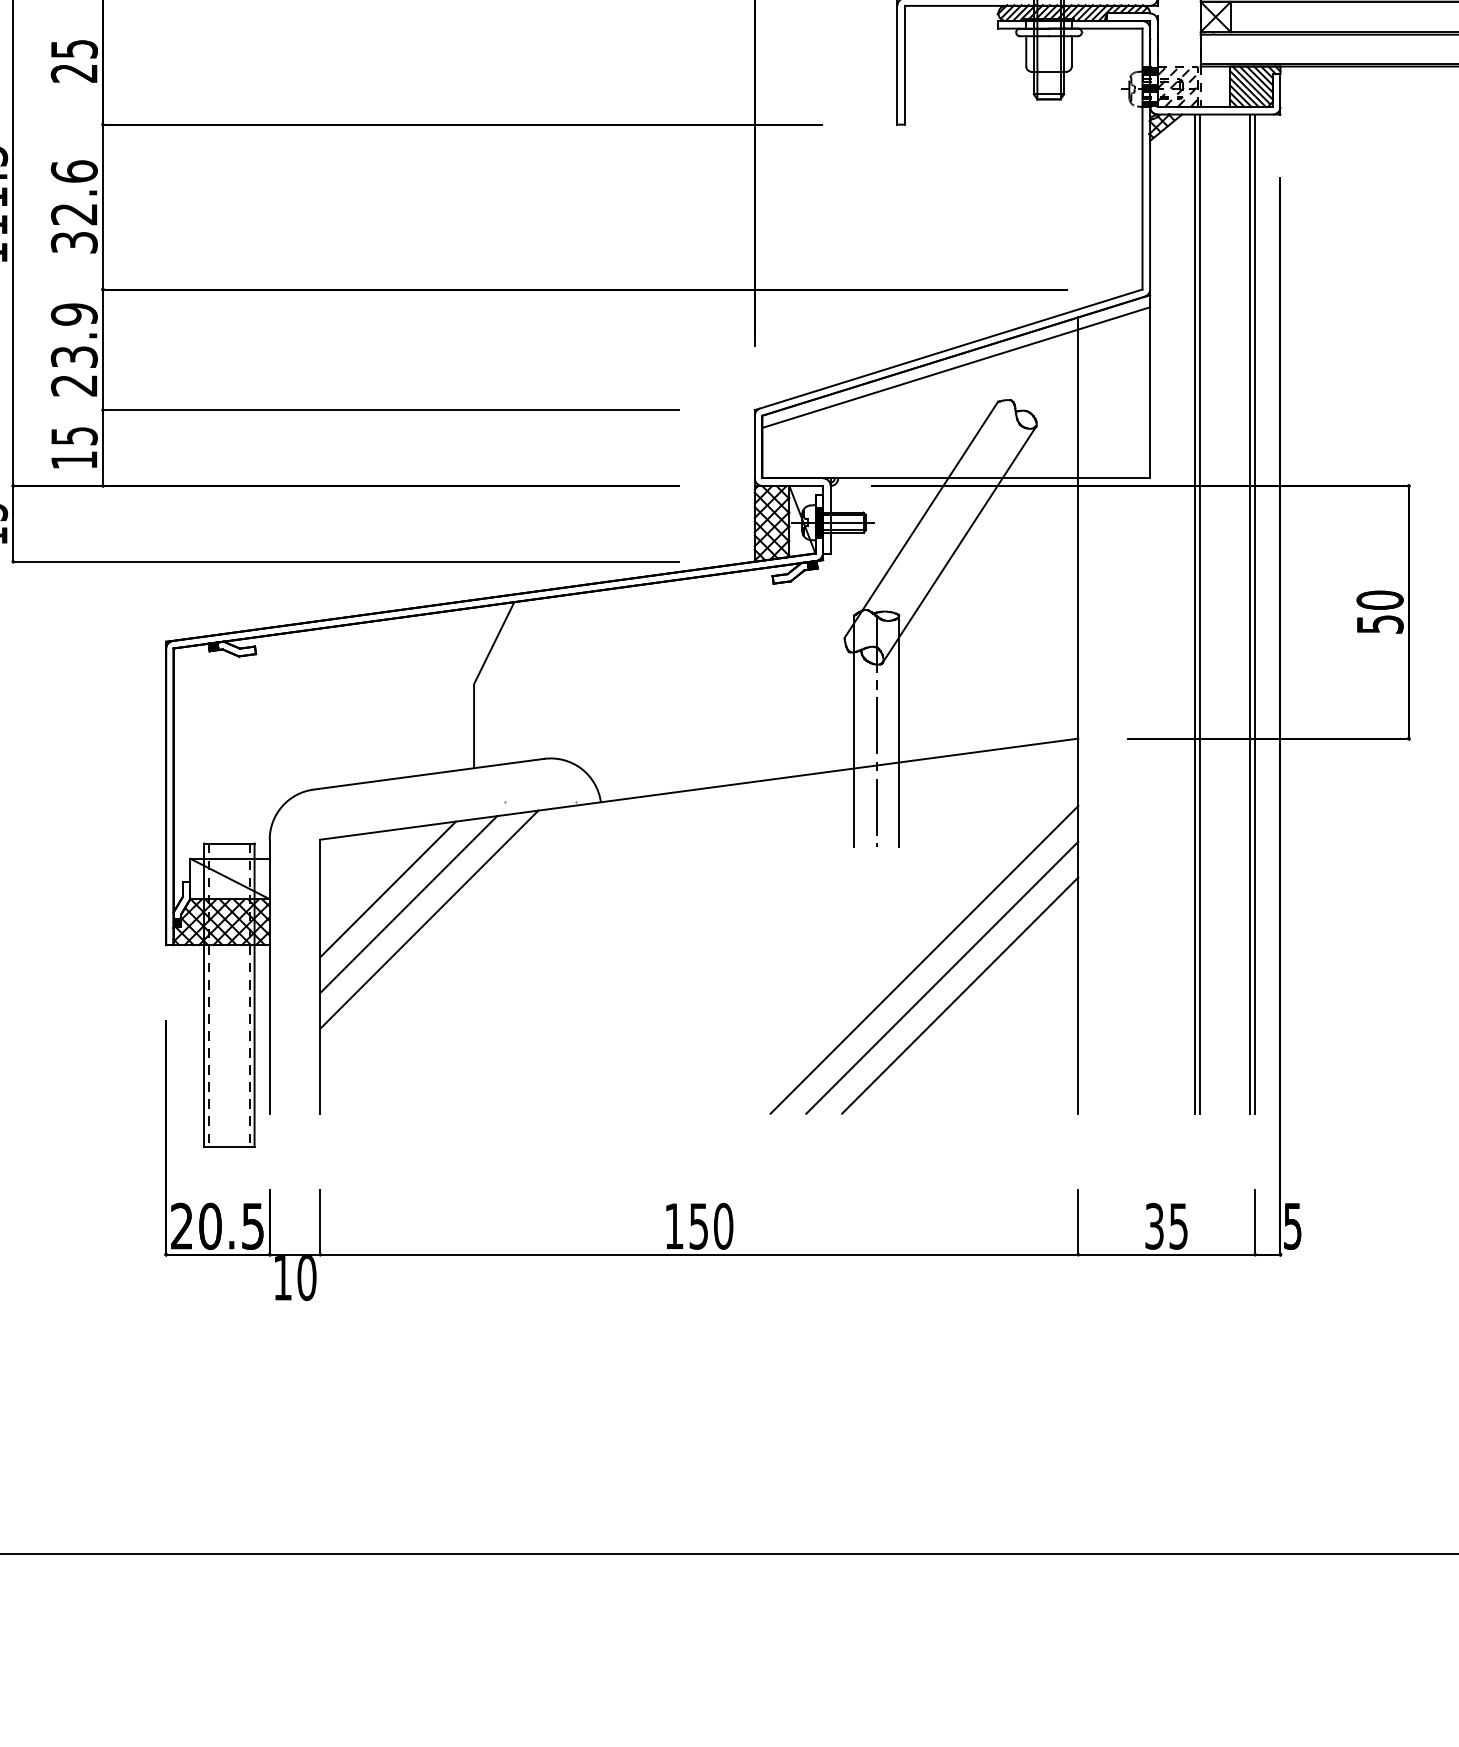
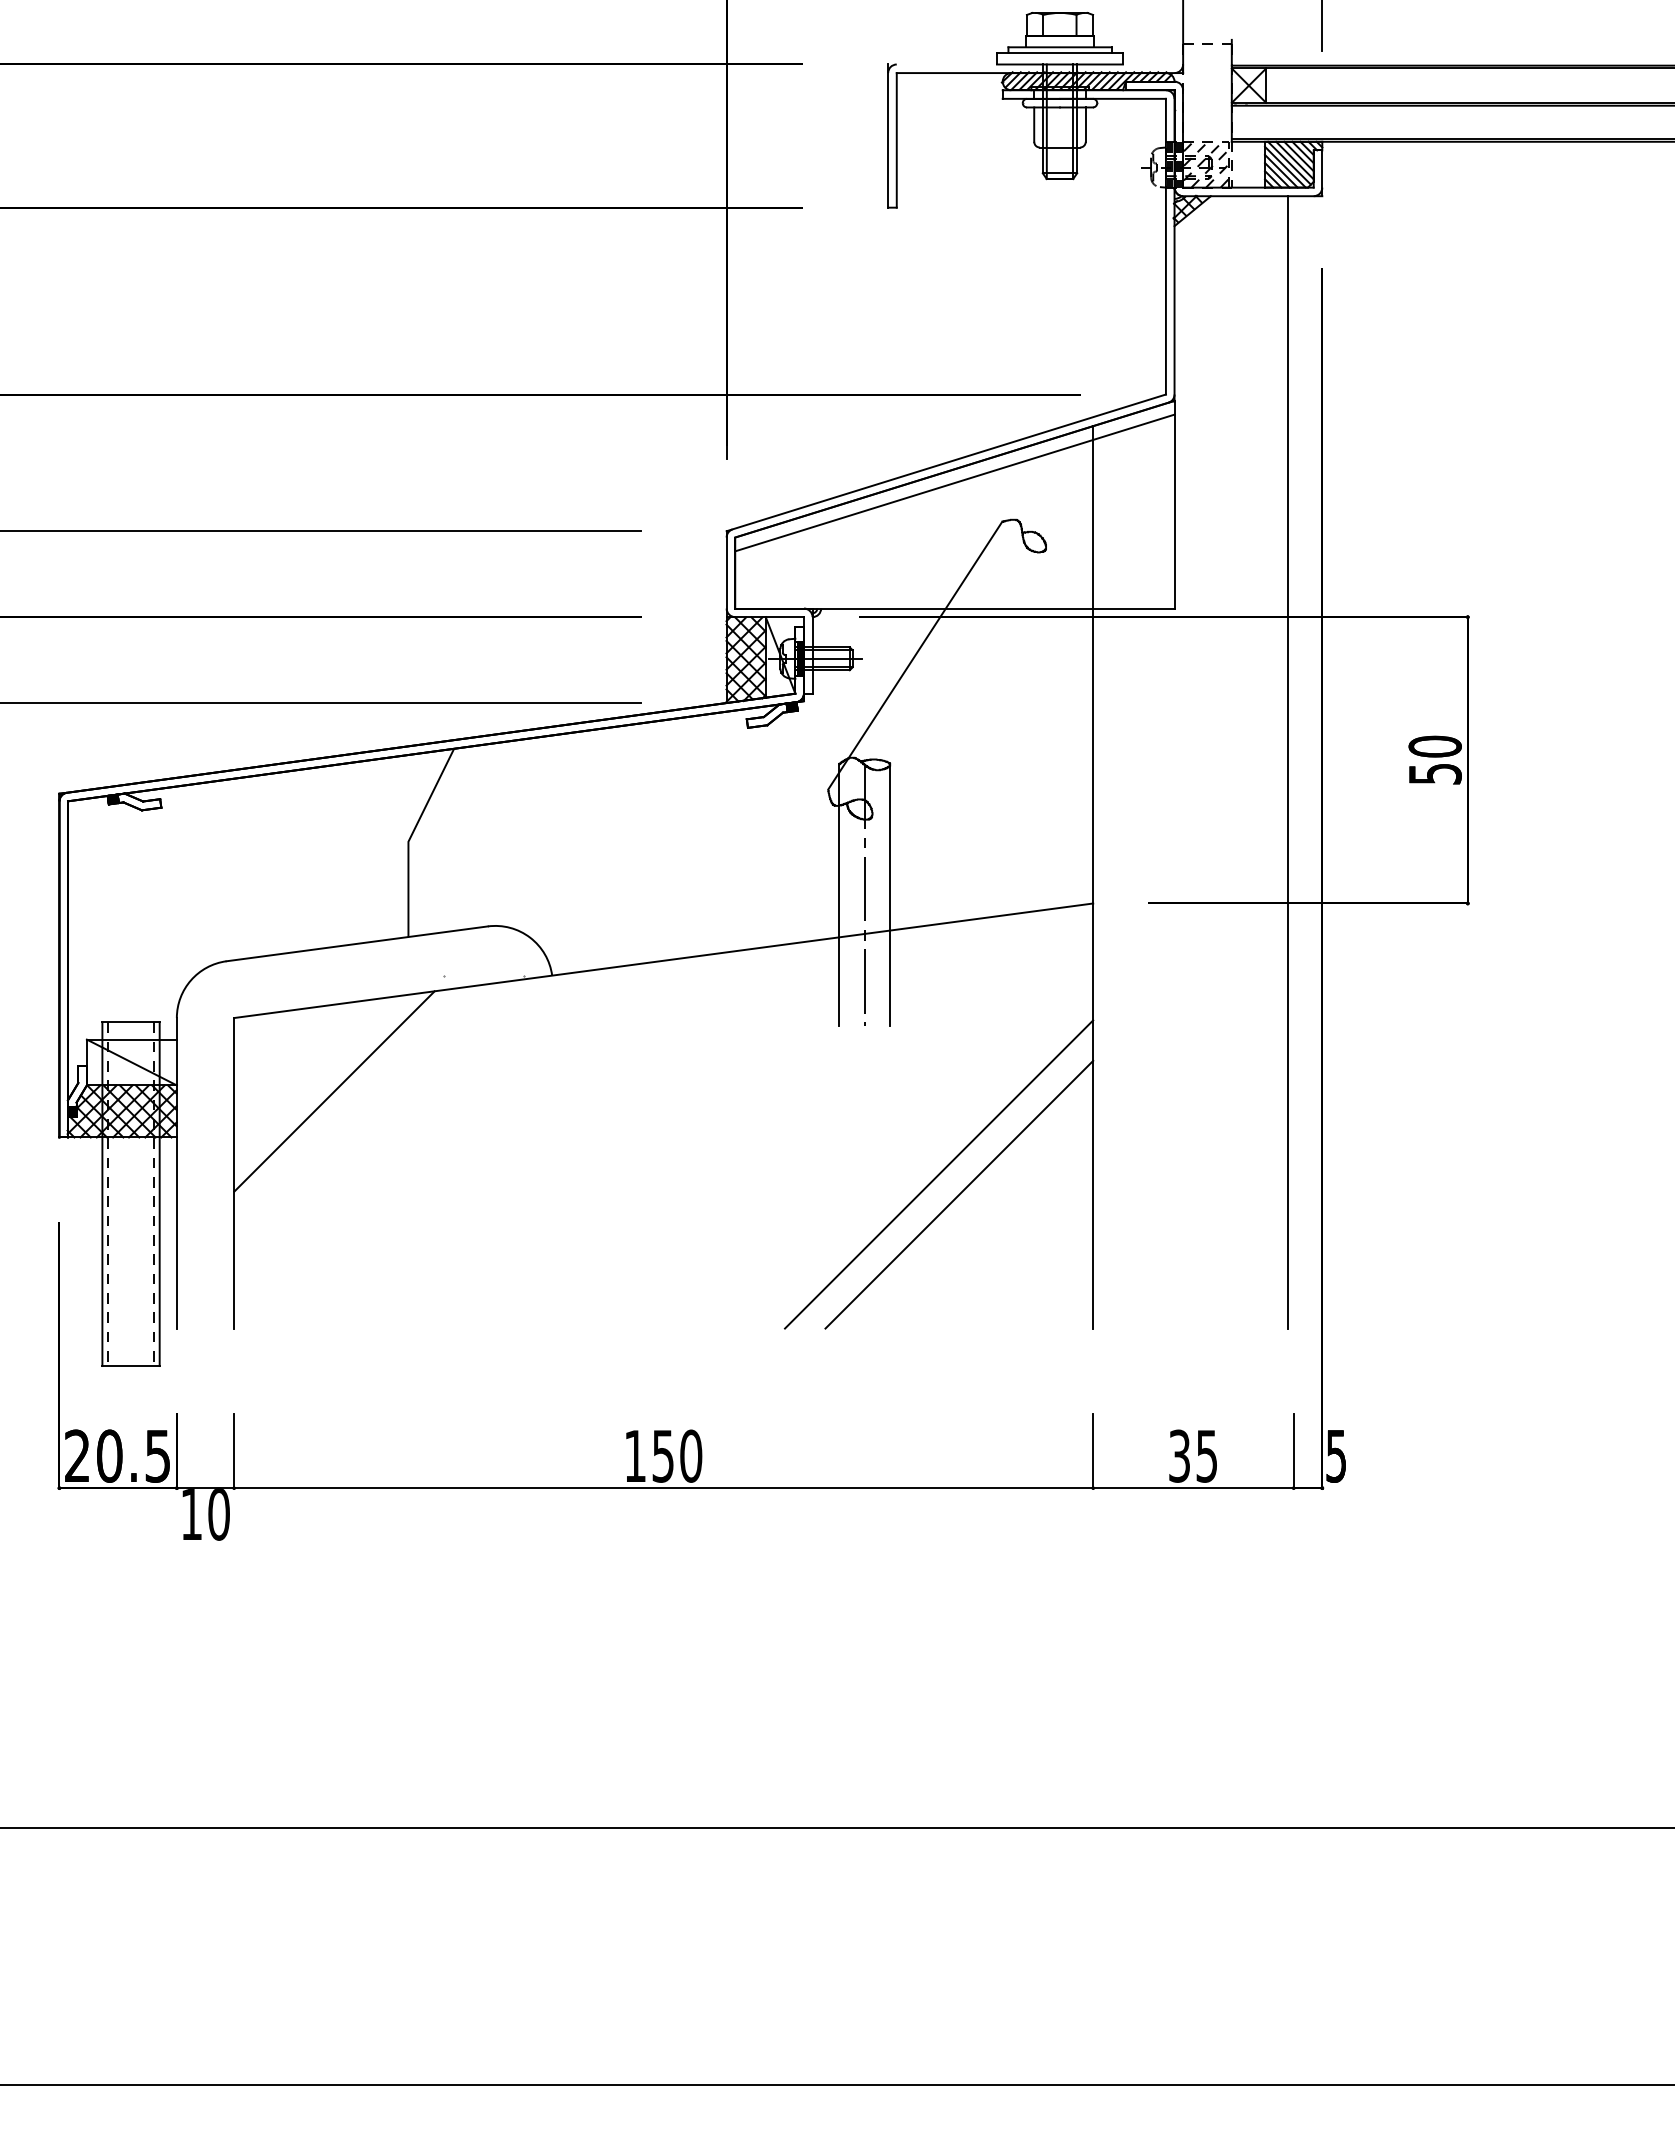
line: (959, 544) -> (958, 683), removed
line: (1194, 614) -> (1224, 762), removed
line: (1199, 614) -> (1230, 762), removed
line: (1255, 614) -> (1293, 762), removed
line: (387, 889) -> (310, 1074), removed
line: (429, 919) -> (357, 1108), removed
line: (924, 959) -> (918, 1153), removed

